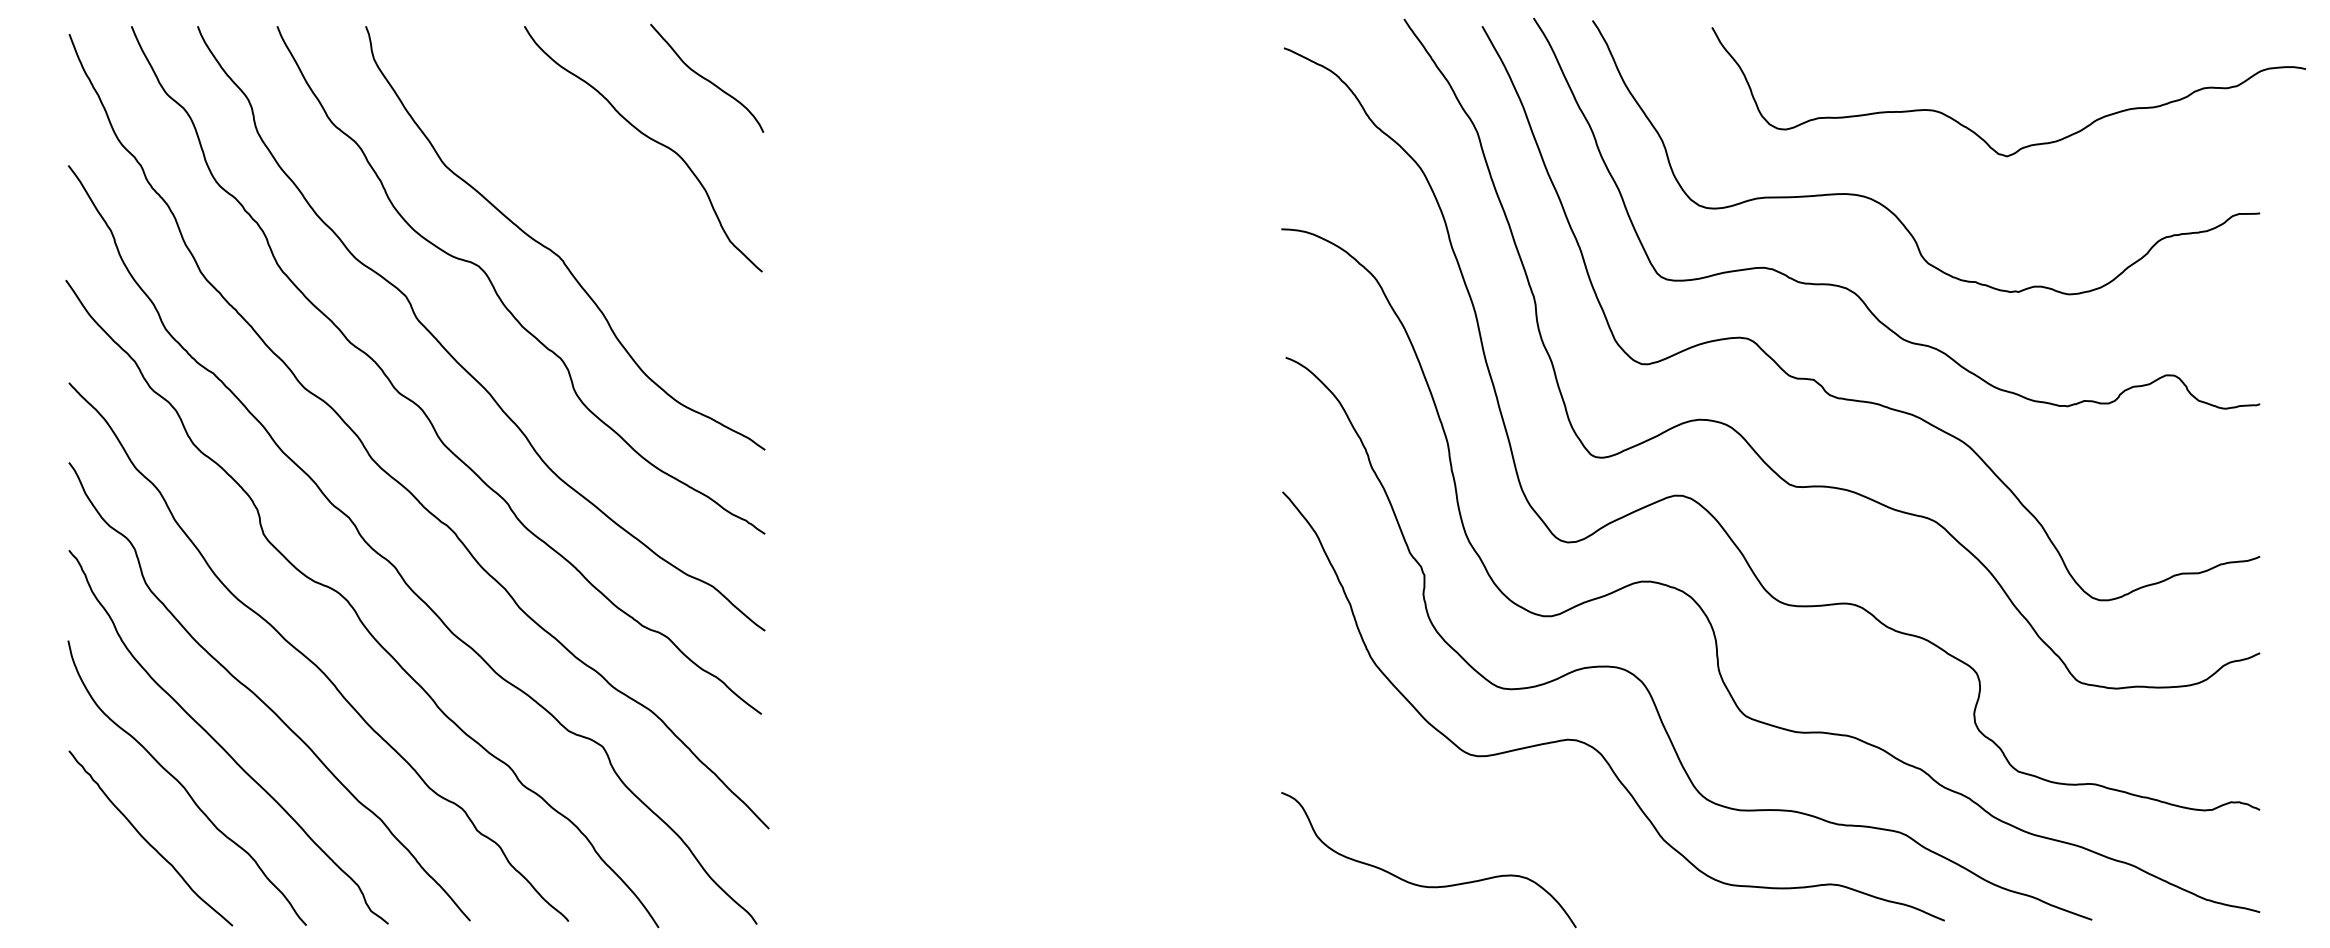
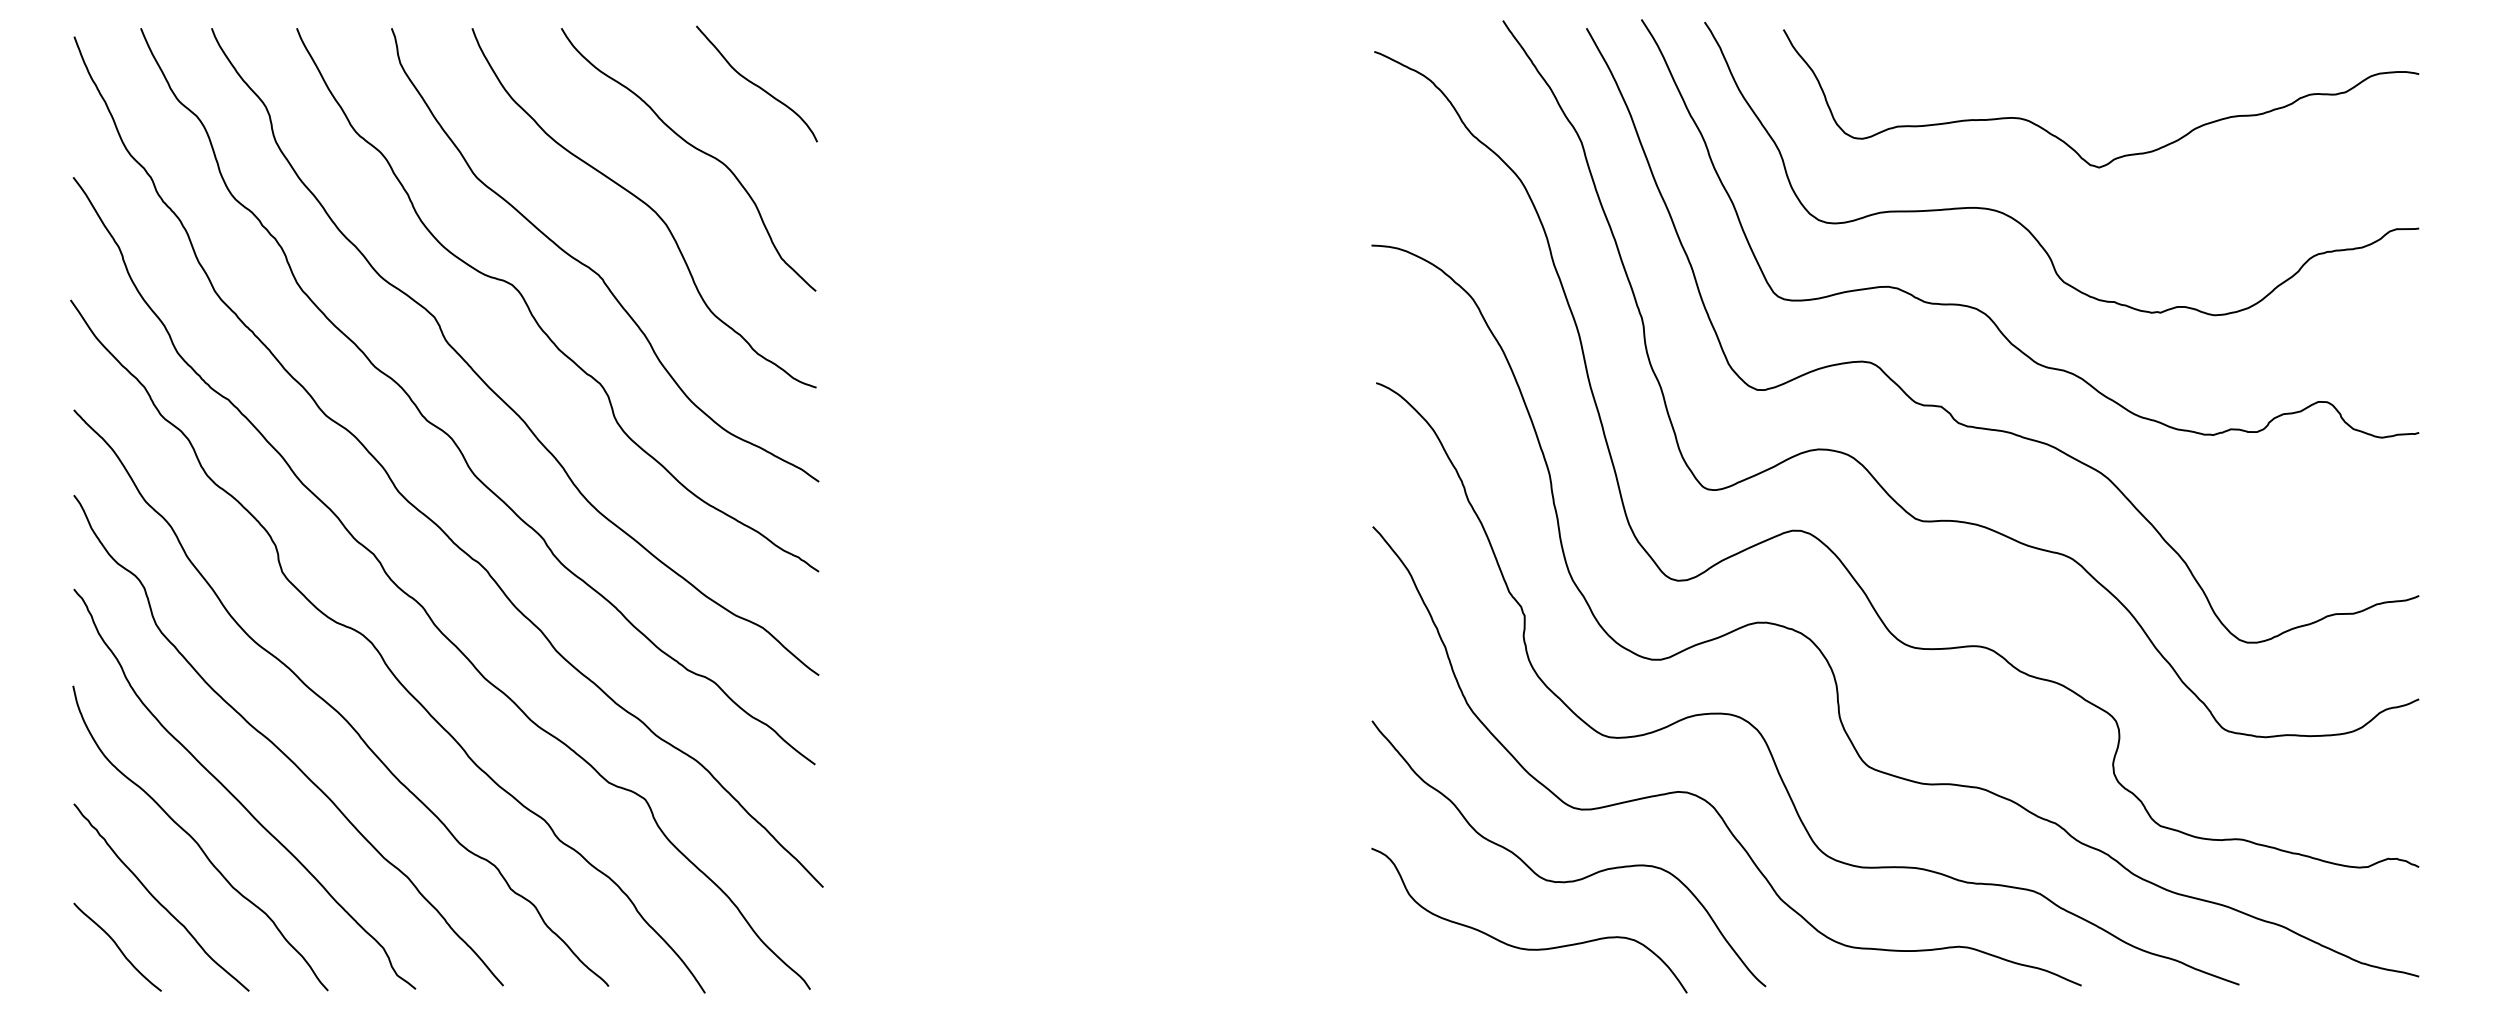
curve: (1976, 132) -> (2066, 142), moved
curve: (602, 190) -> (644, 204), added
curve: (1471, 821) -> (1575, 879), added
curve: (109, 884) -> (117, 946), added

